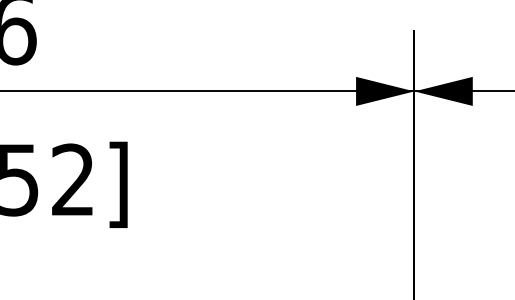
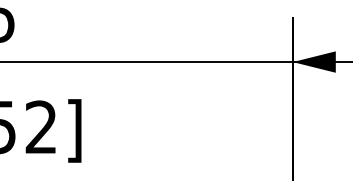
fill: (385, 90) -> (271, 61), removed

